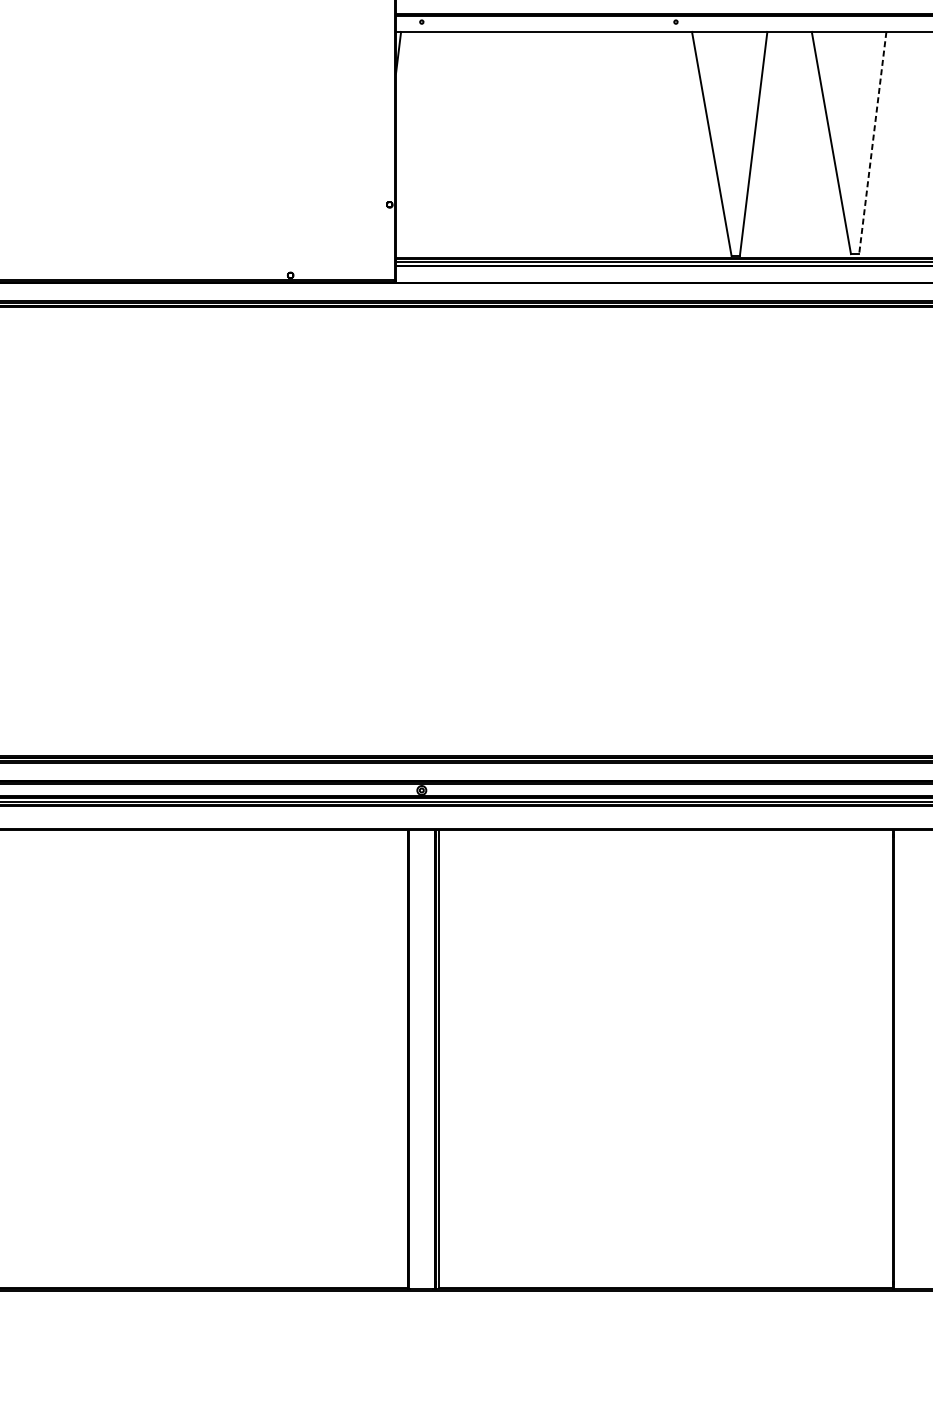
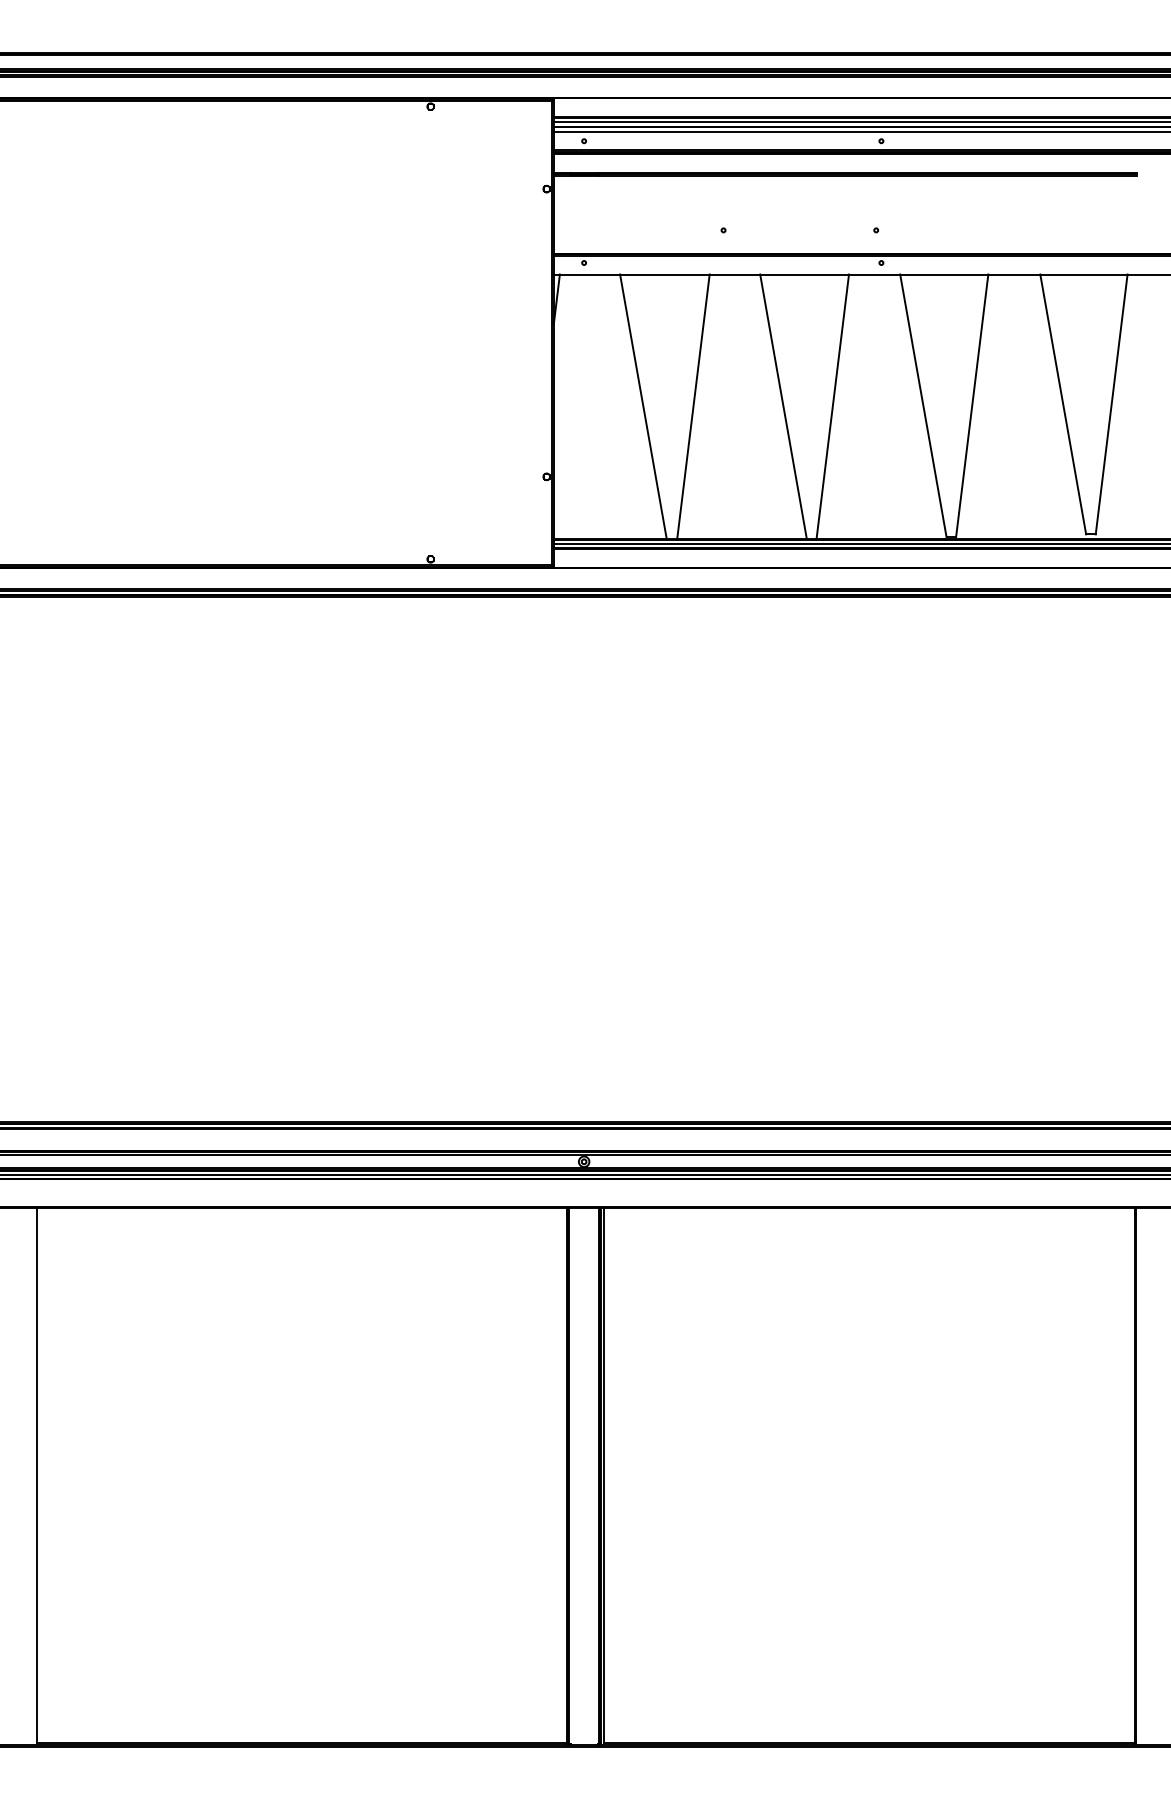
line: (872, 143) -> (1111, 404), dashed -> solid
line: (472, 144) -> (643, 406), added
line: (515, 144) -> (693, 406), added
line: (592, 144) -> (783, 406), added
line: (634, 144) -> (832, 406), added

